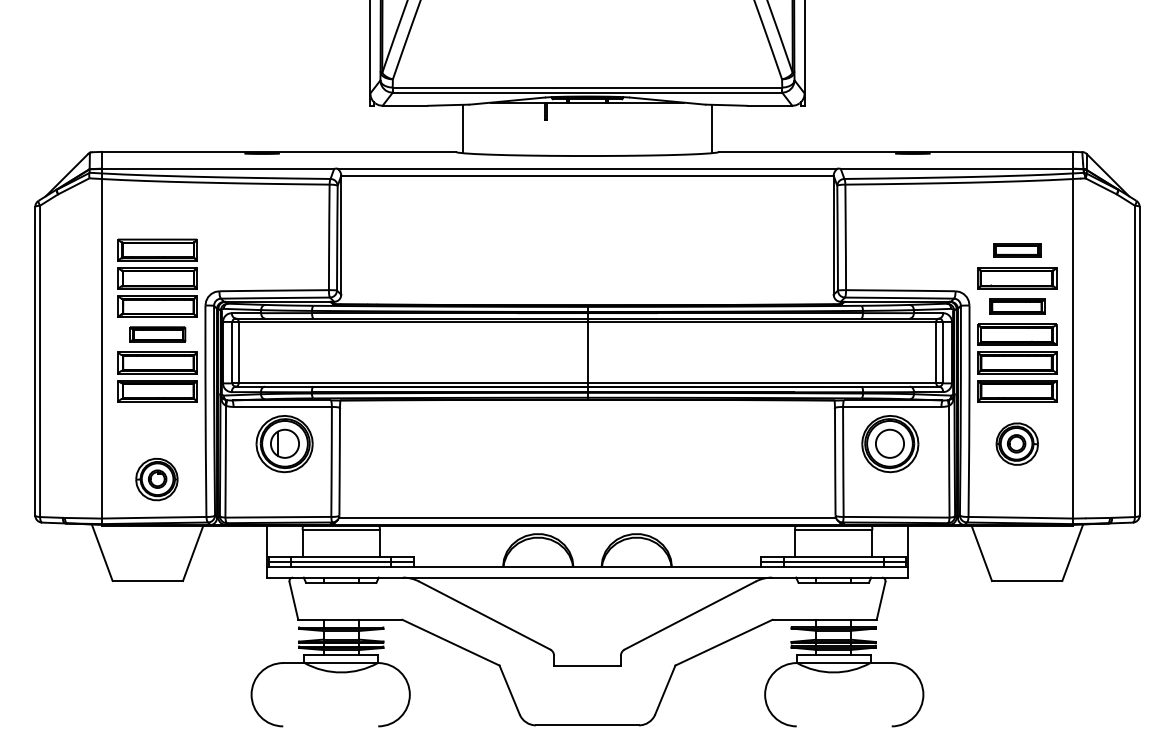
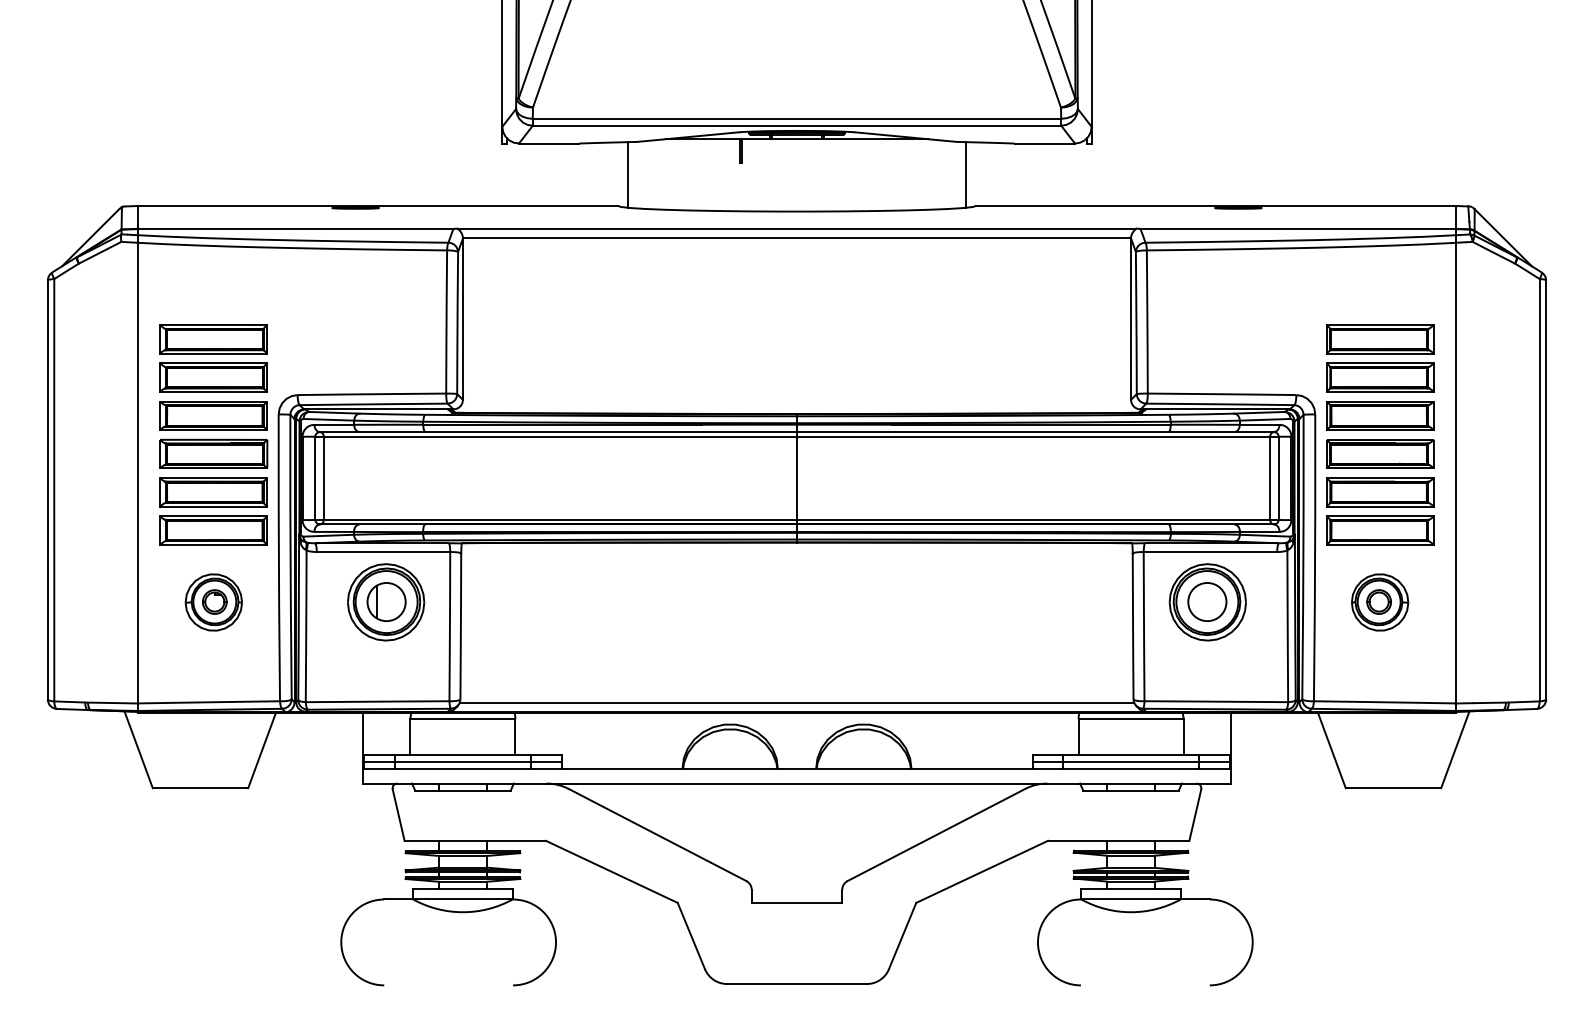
part: (1017, 250) -> (1380, 339), size x1.67
part: (1017, 306) -> (1380, 415), size x1.43
part: (157, 334) -> (213, 453), size x1.43
part: (156, 479) -> (213, 602), moved

